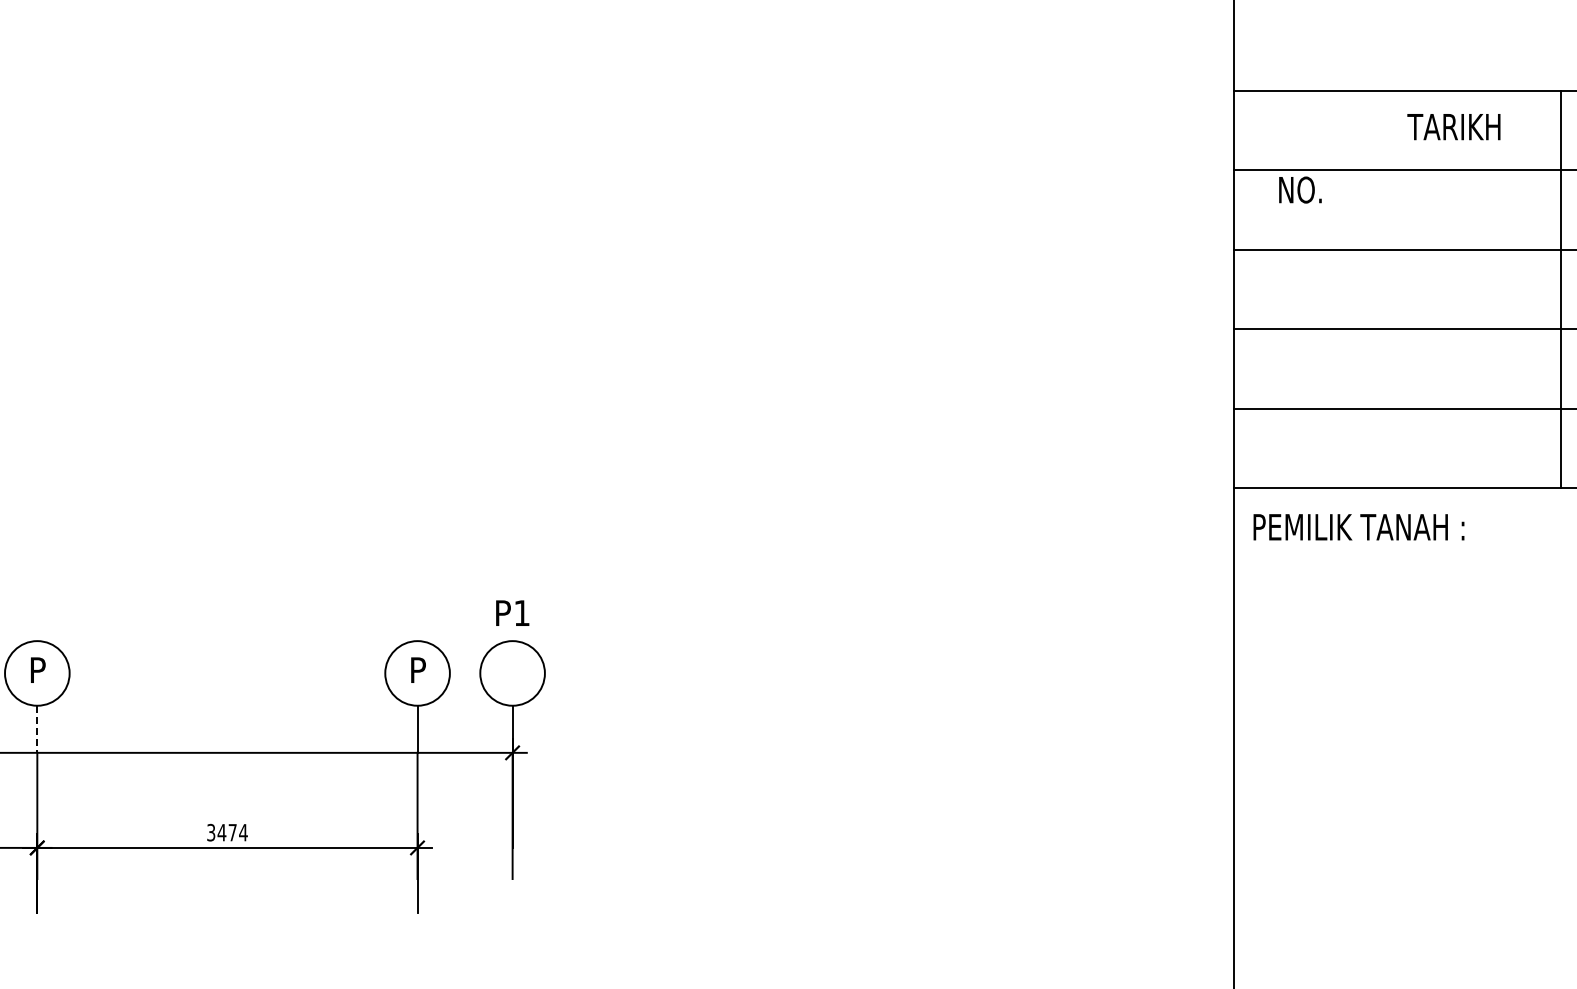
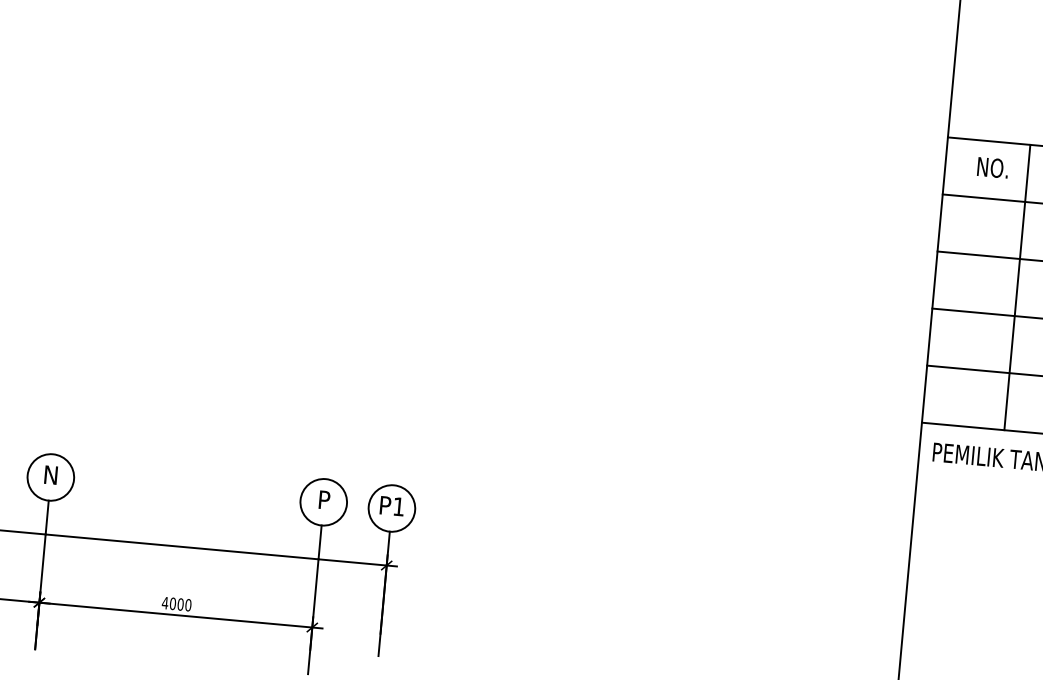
text: (1300, 189) -> (993, 167), moved
line: (1349, 289) -> (1017, 287), added
text: (512, 612) -> (392, 505), moved
text: (36, 669) -> (50, 474), P -> N
line: (37, 729) -> (47, 517), dashed -> solid
text: (226, 832) -> (176, 603), 3474 -> 4000

